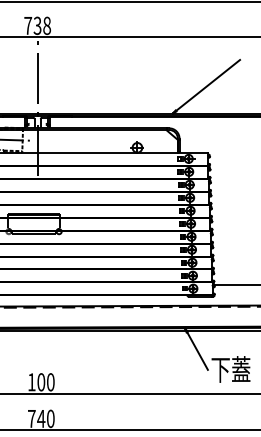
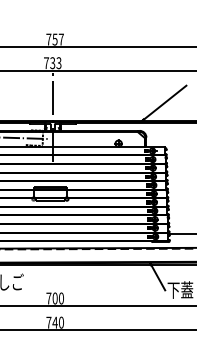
text: (46, 24) -> (58, 62), 738 -> 733
text: (31, 382) -> (48, 298), 100 -> 700

